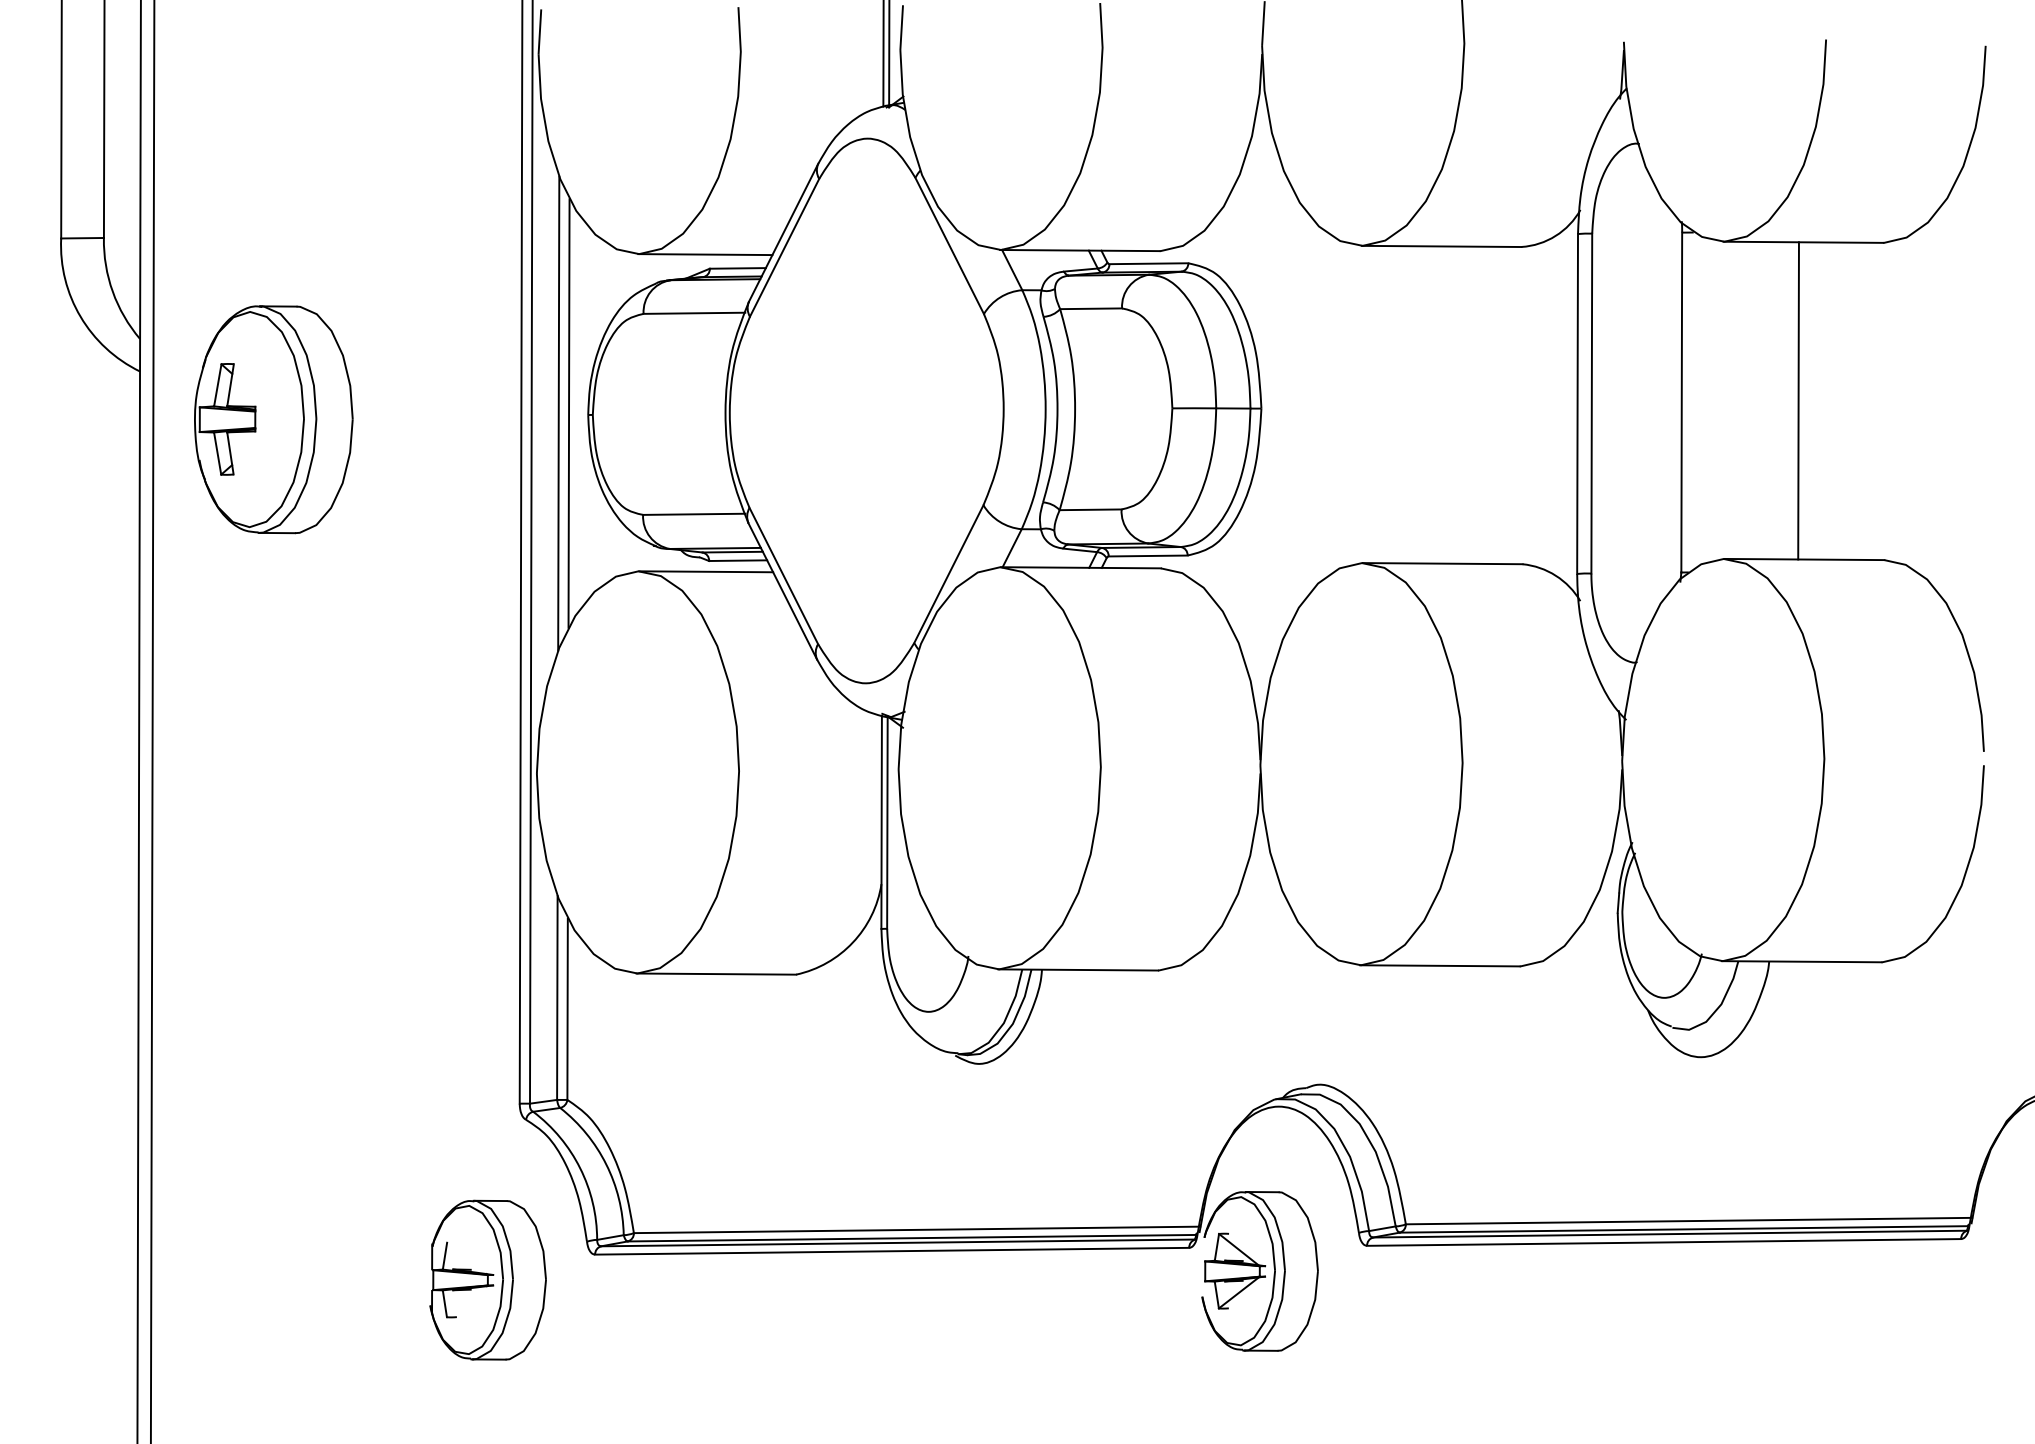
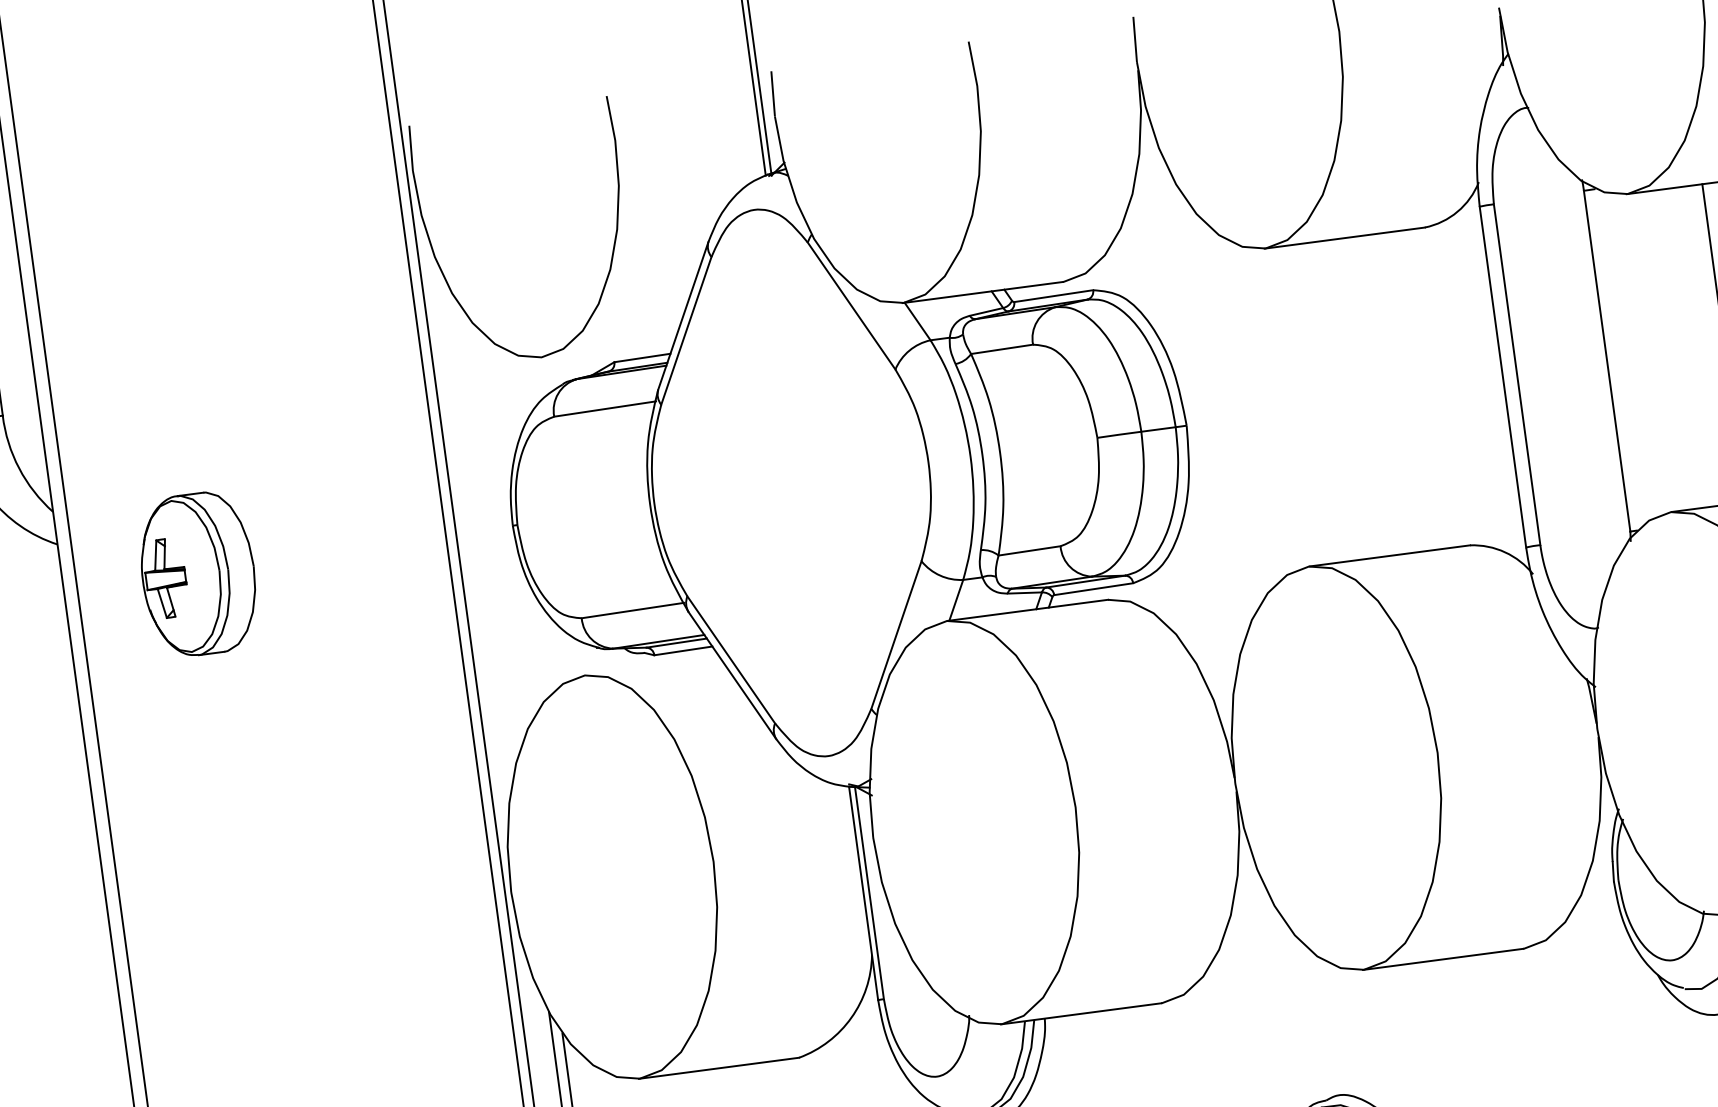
line: (705, 254) -> (608, 348), removed
line: (558, 413) -> (482, 528), removed
line: (568, 413) -> (492, 526), removed
part: (273, 419) -> (198, 574), size x0.7
line: (706, 571) -> (653, 666), removed

